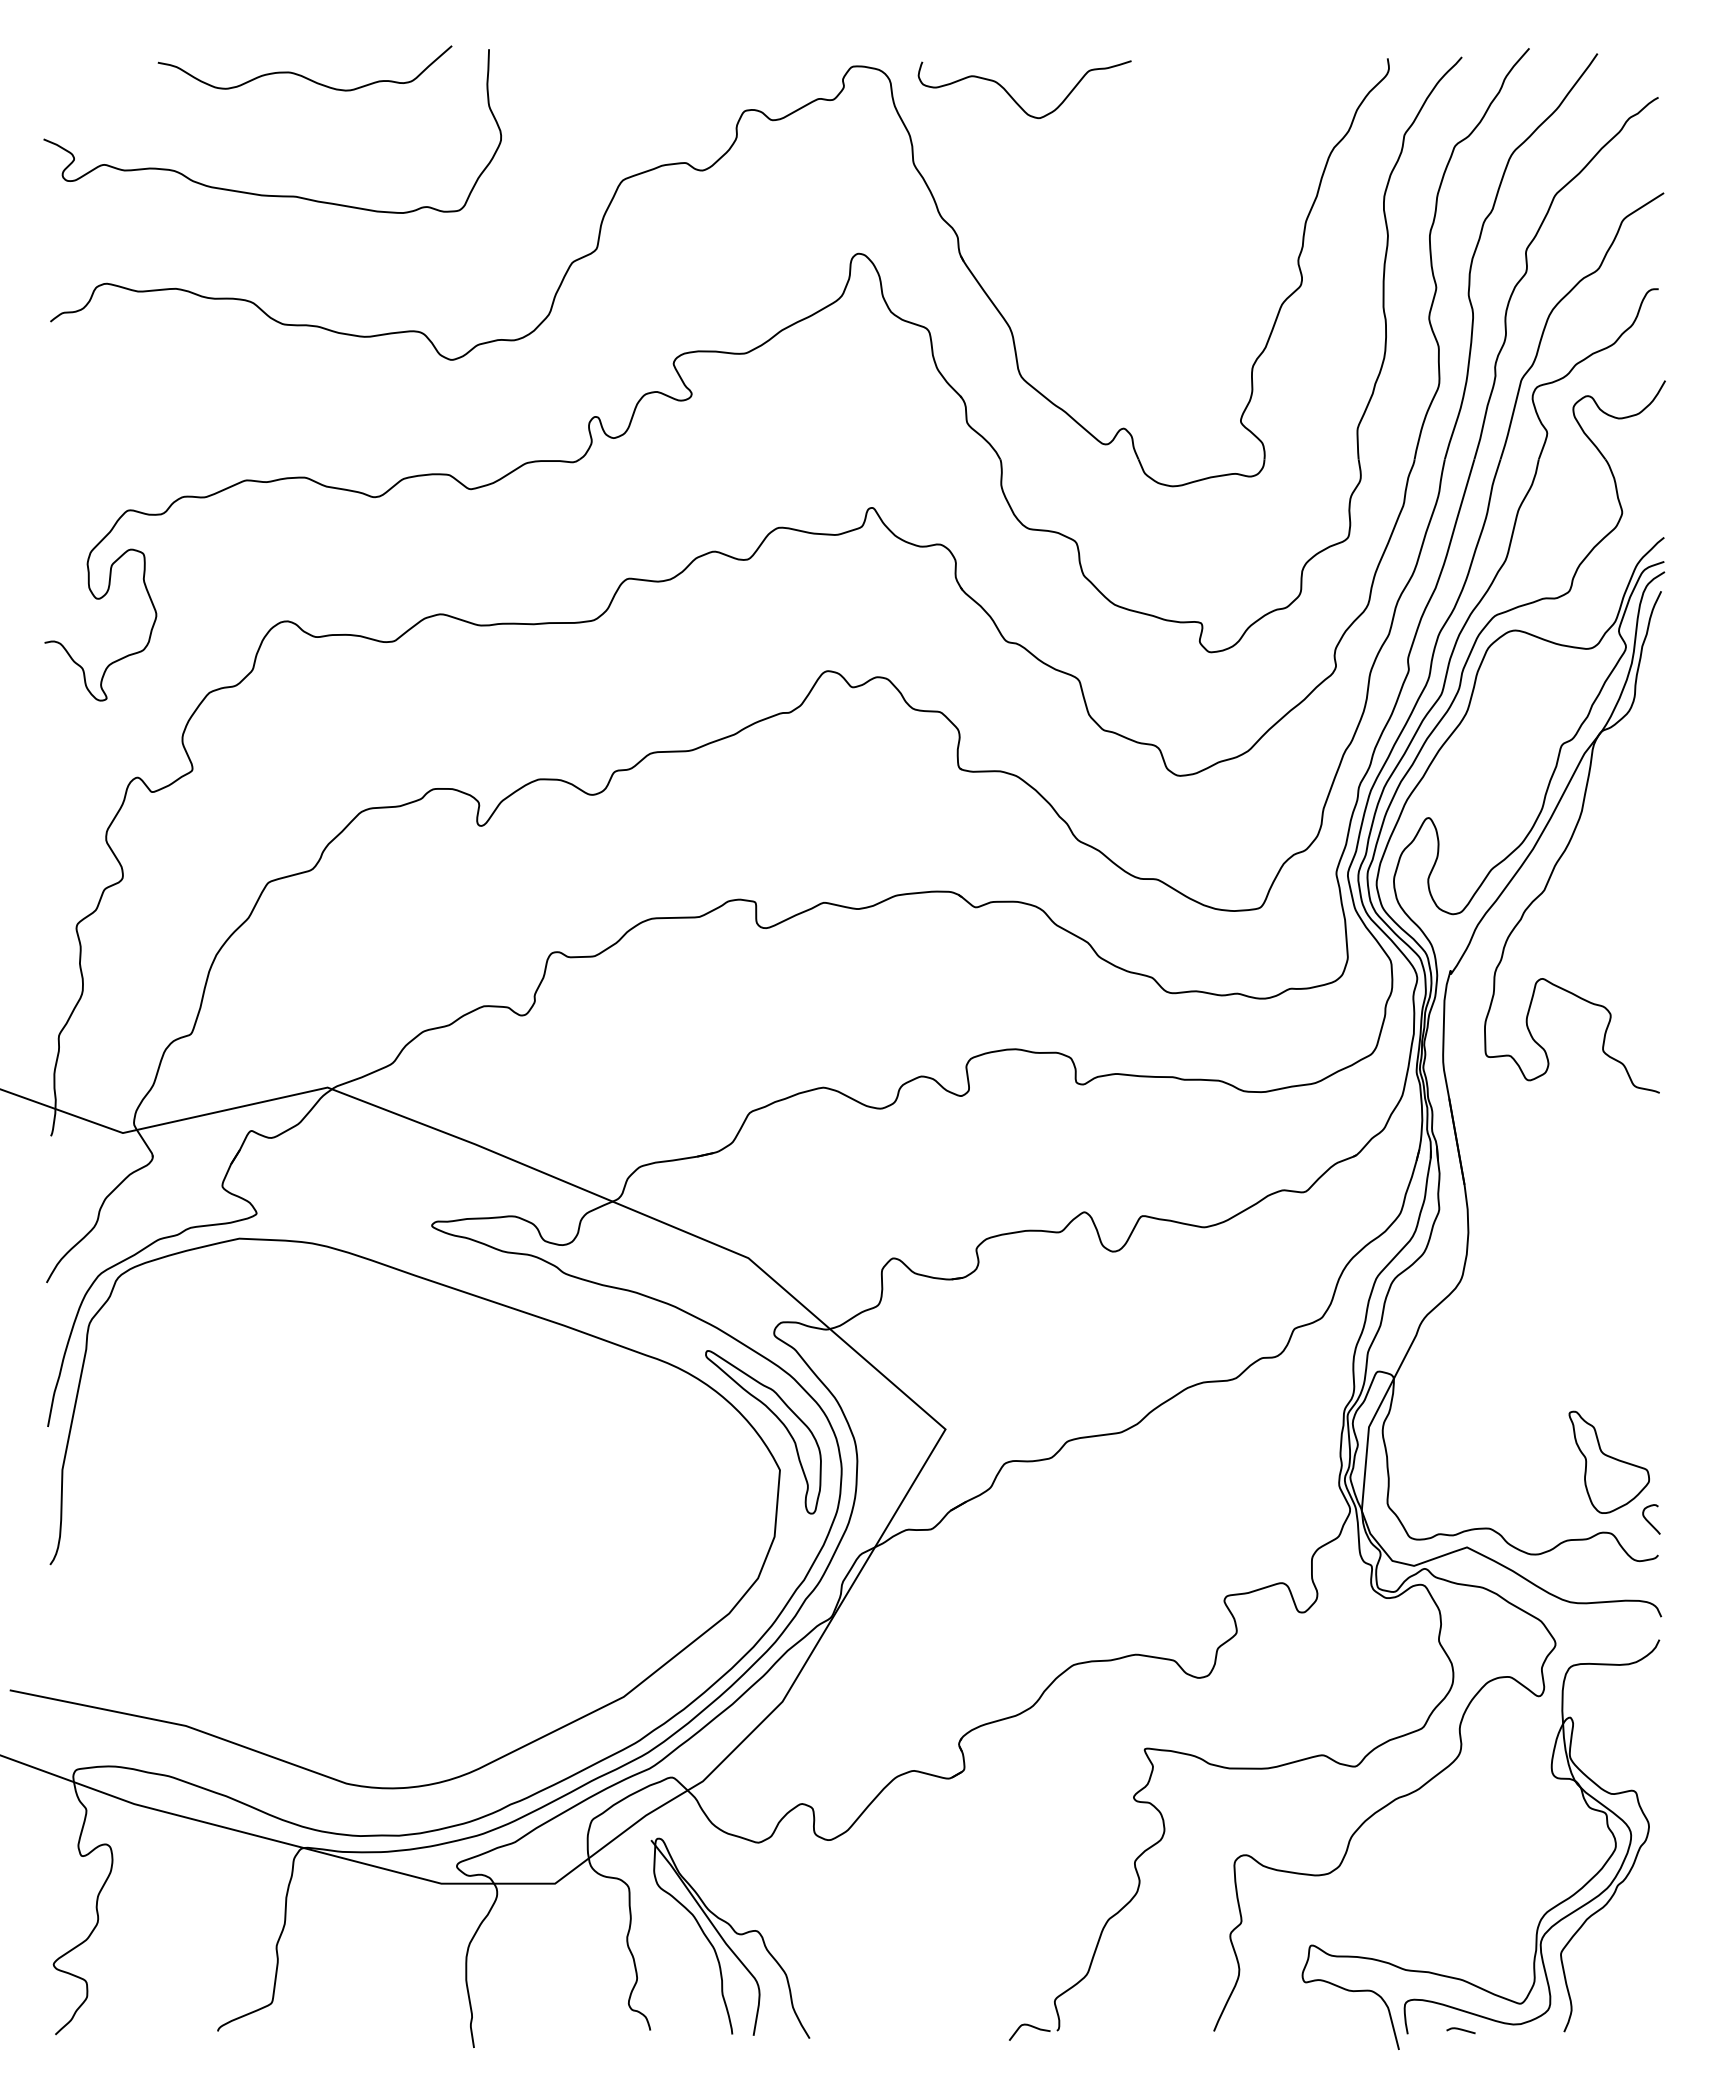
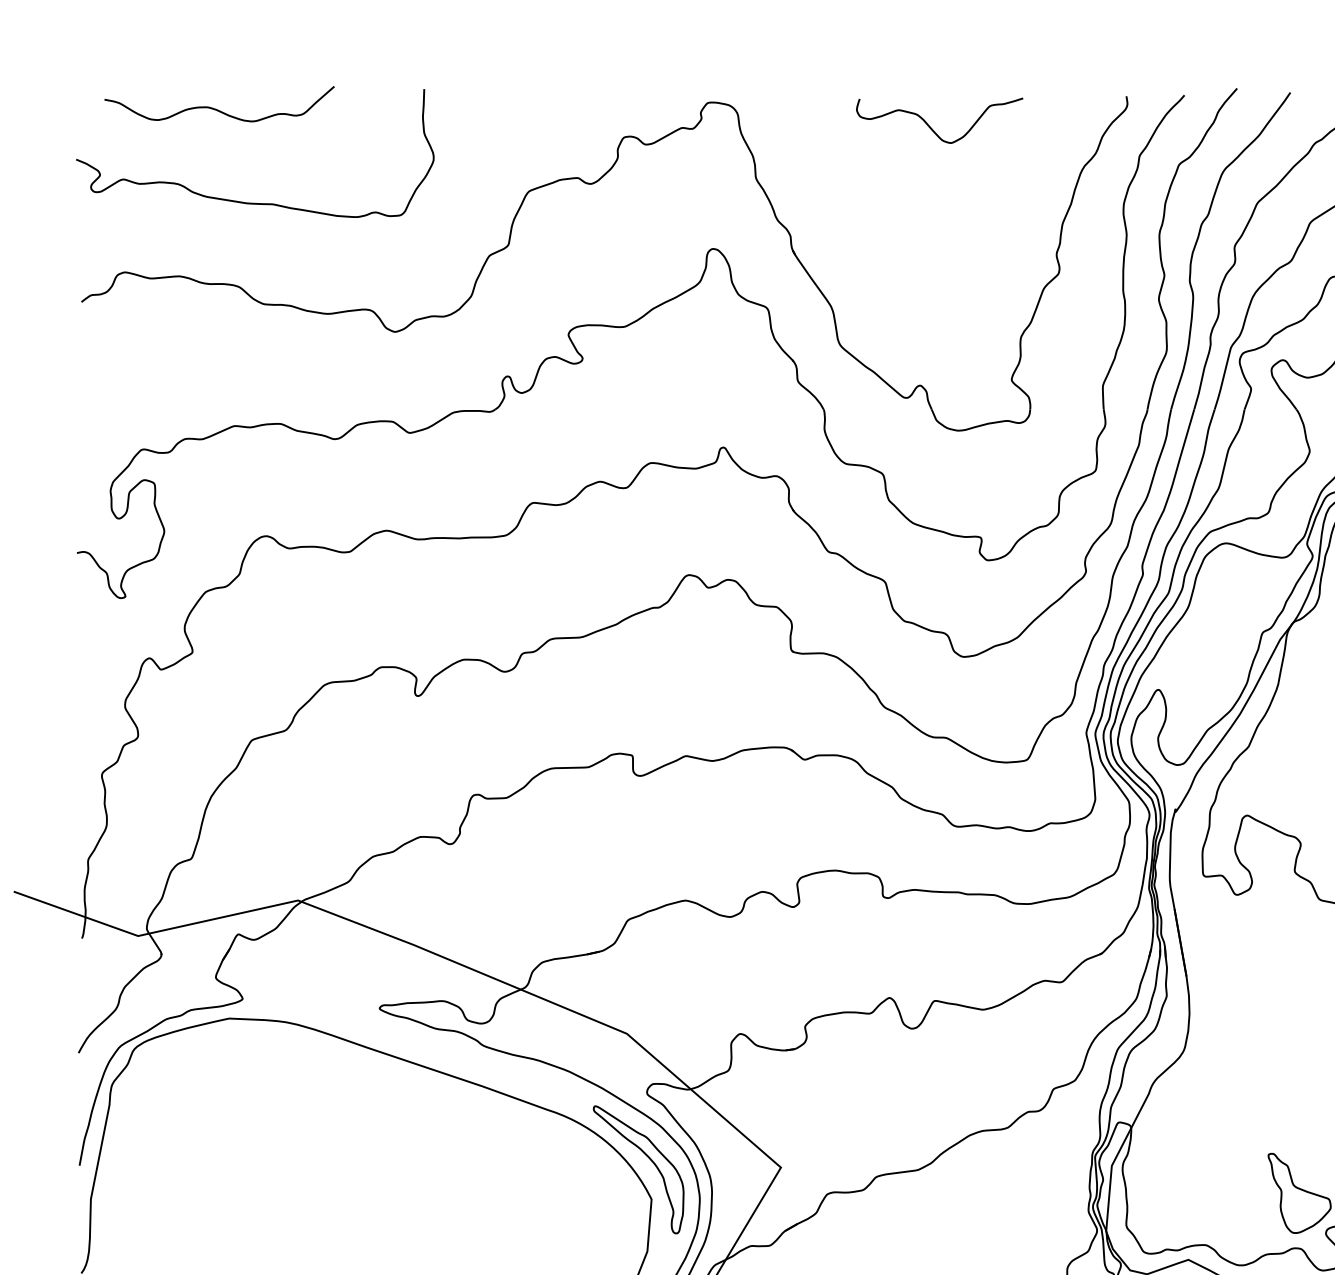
curve: (303, 75) -> (218, 109), moved
curve: (1012, 96) -> (930, 126), moved

